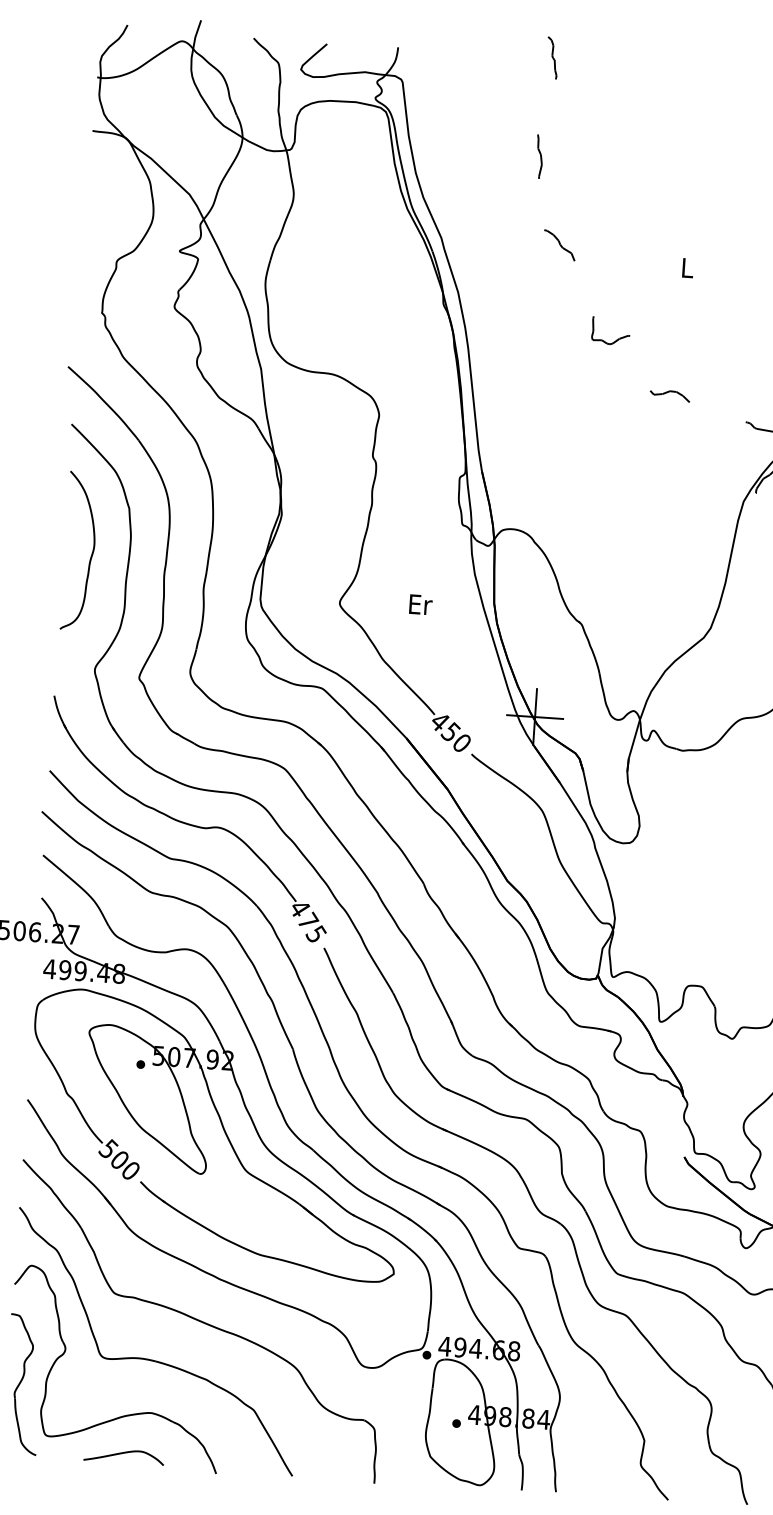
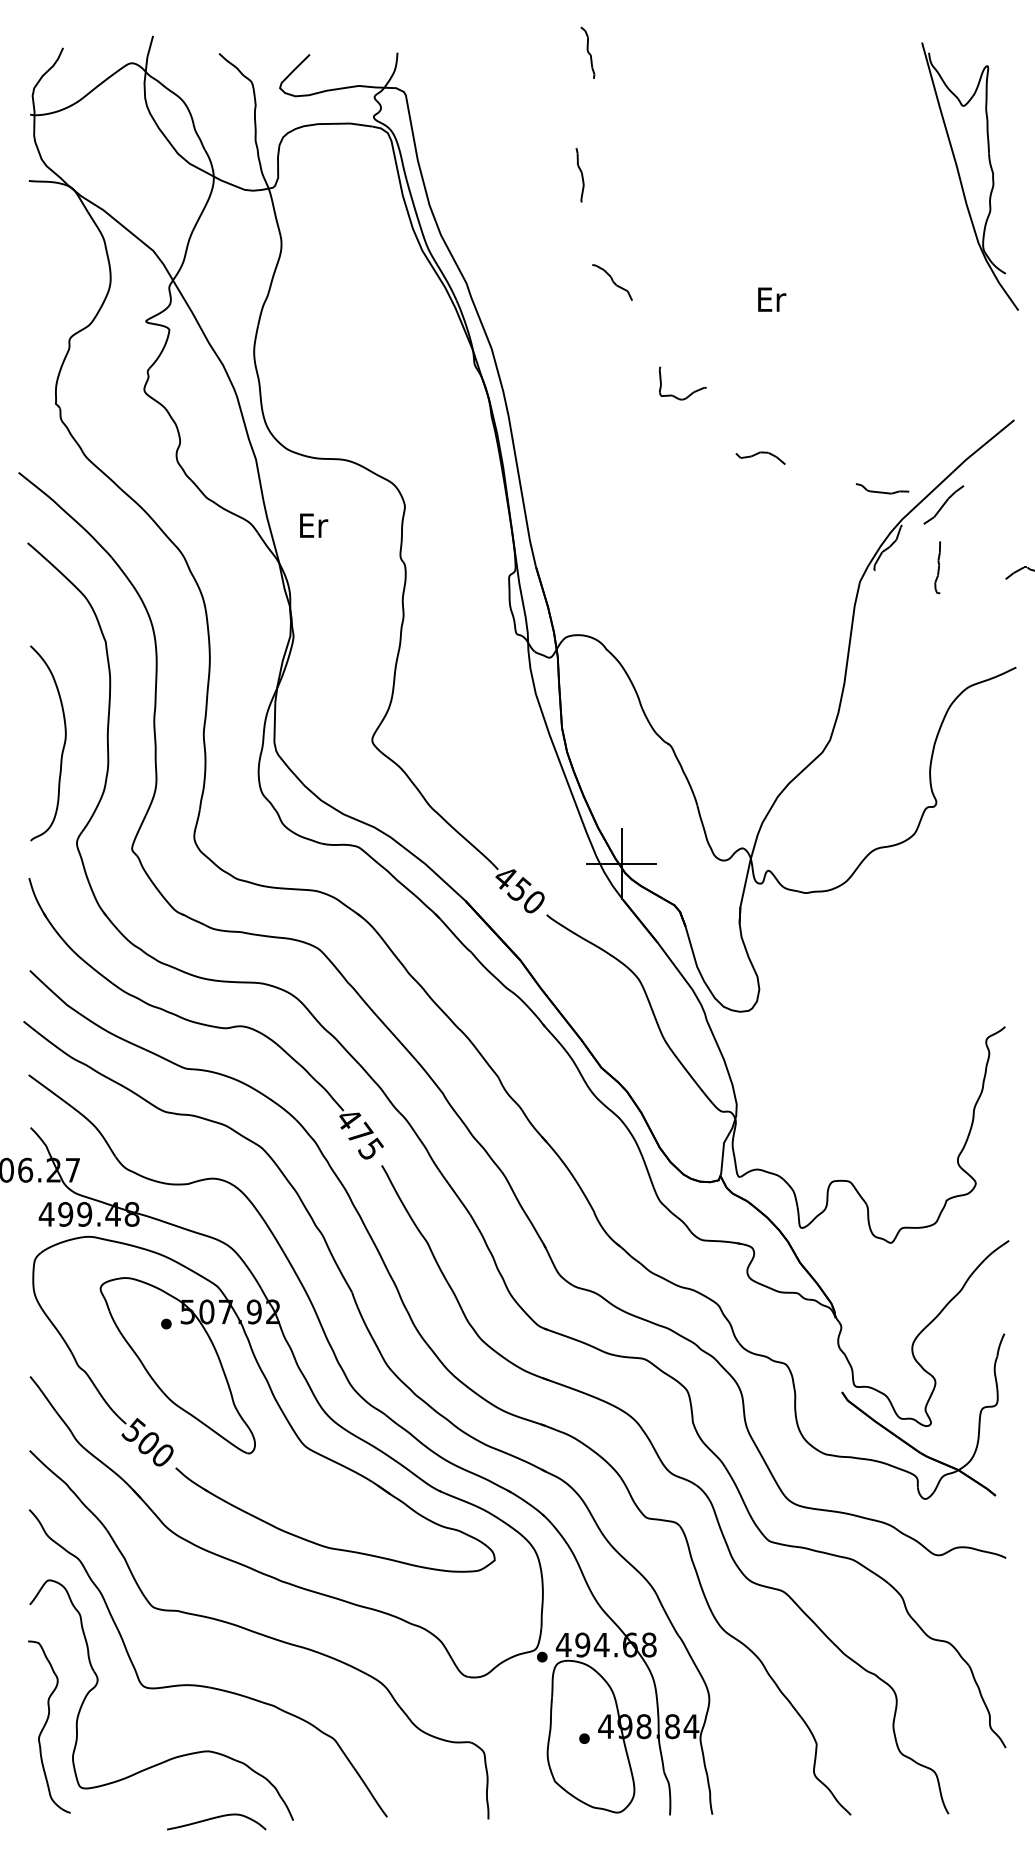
text: (688, 268) -> (772, 299), L -> Er
curve: (90, 555) -> (62, 747), moved
text: (421, 604) -> (314, 525), moved
curve: (124, 1453) -> (216, 1818), moved

